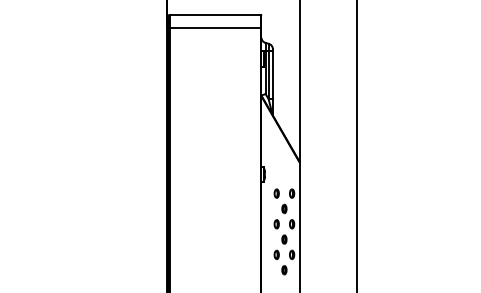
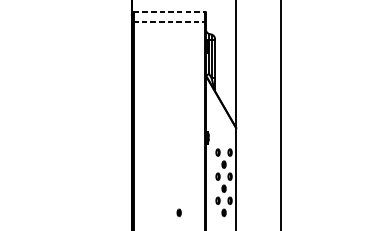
line: (215, 14) -> (169, 11), solid -> dashed
line: (215, 28) -> (169, 22), solid -> dashed
part: (227, 270) -> (179, 213), added

